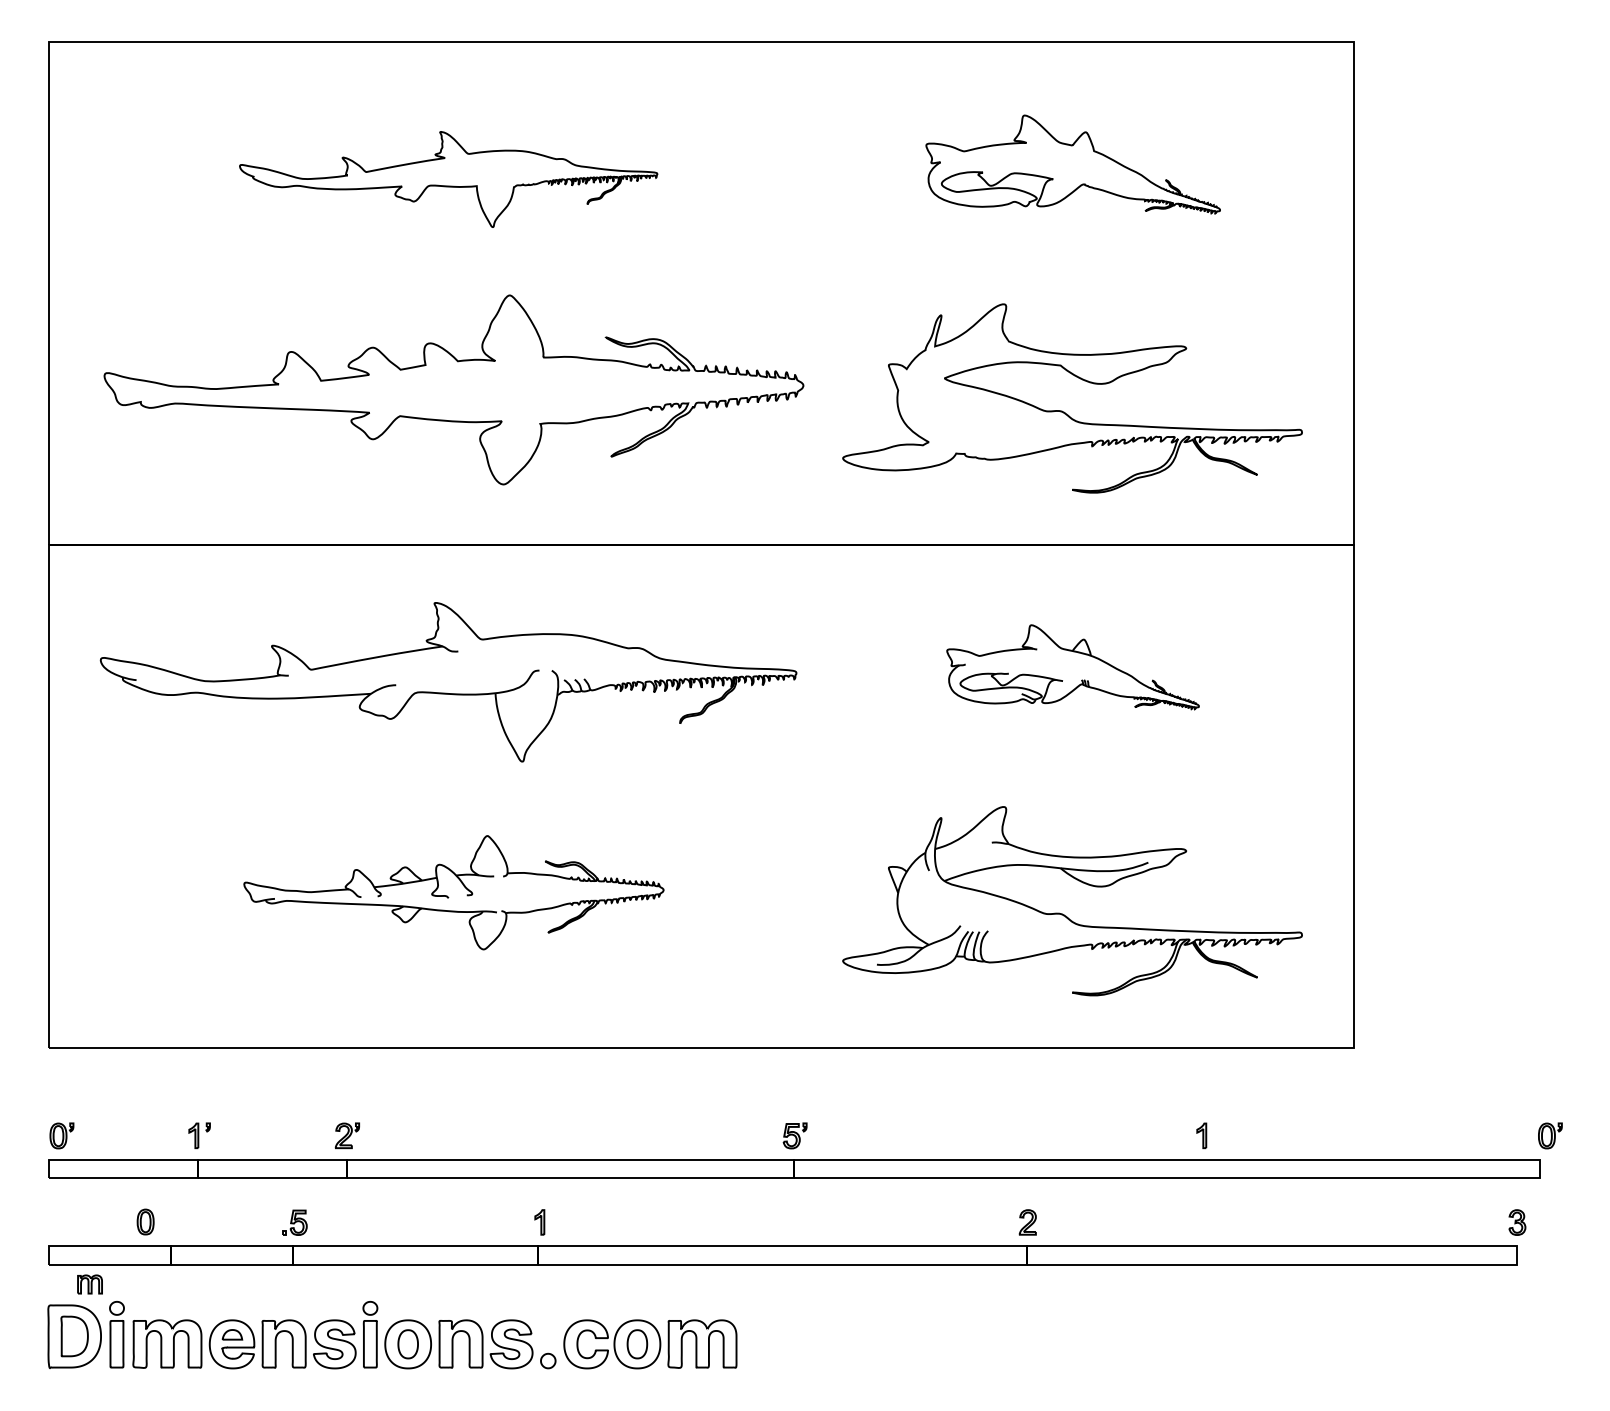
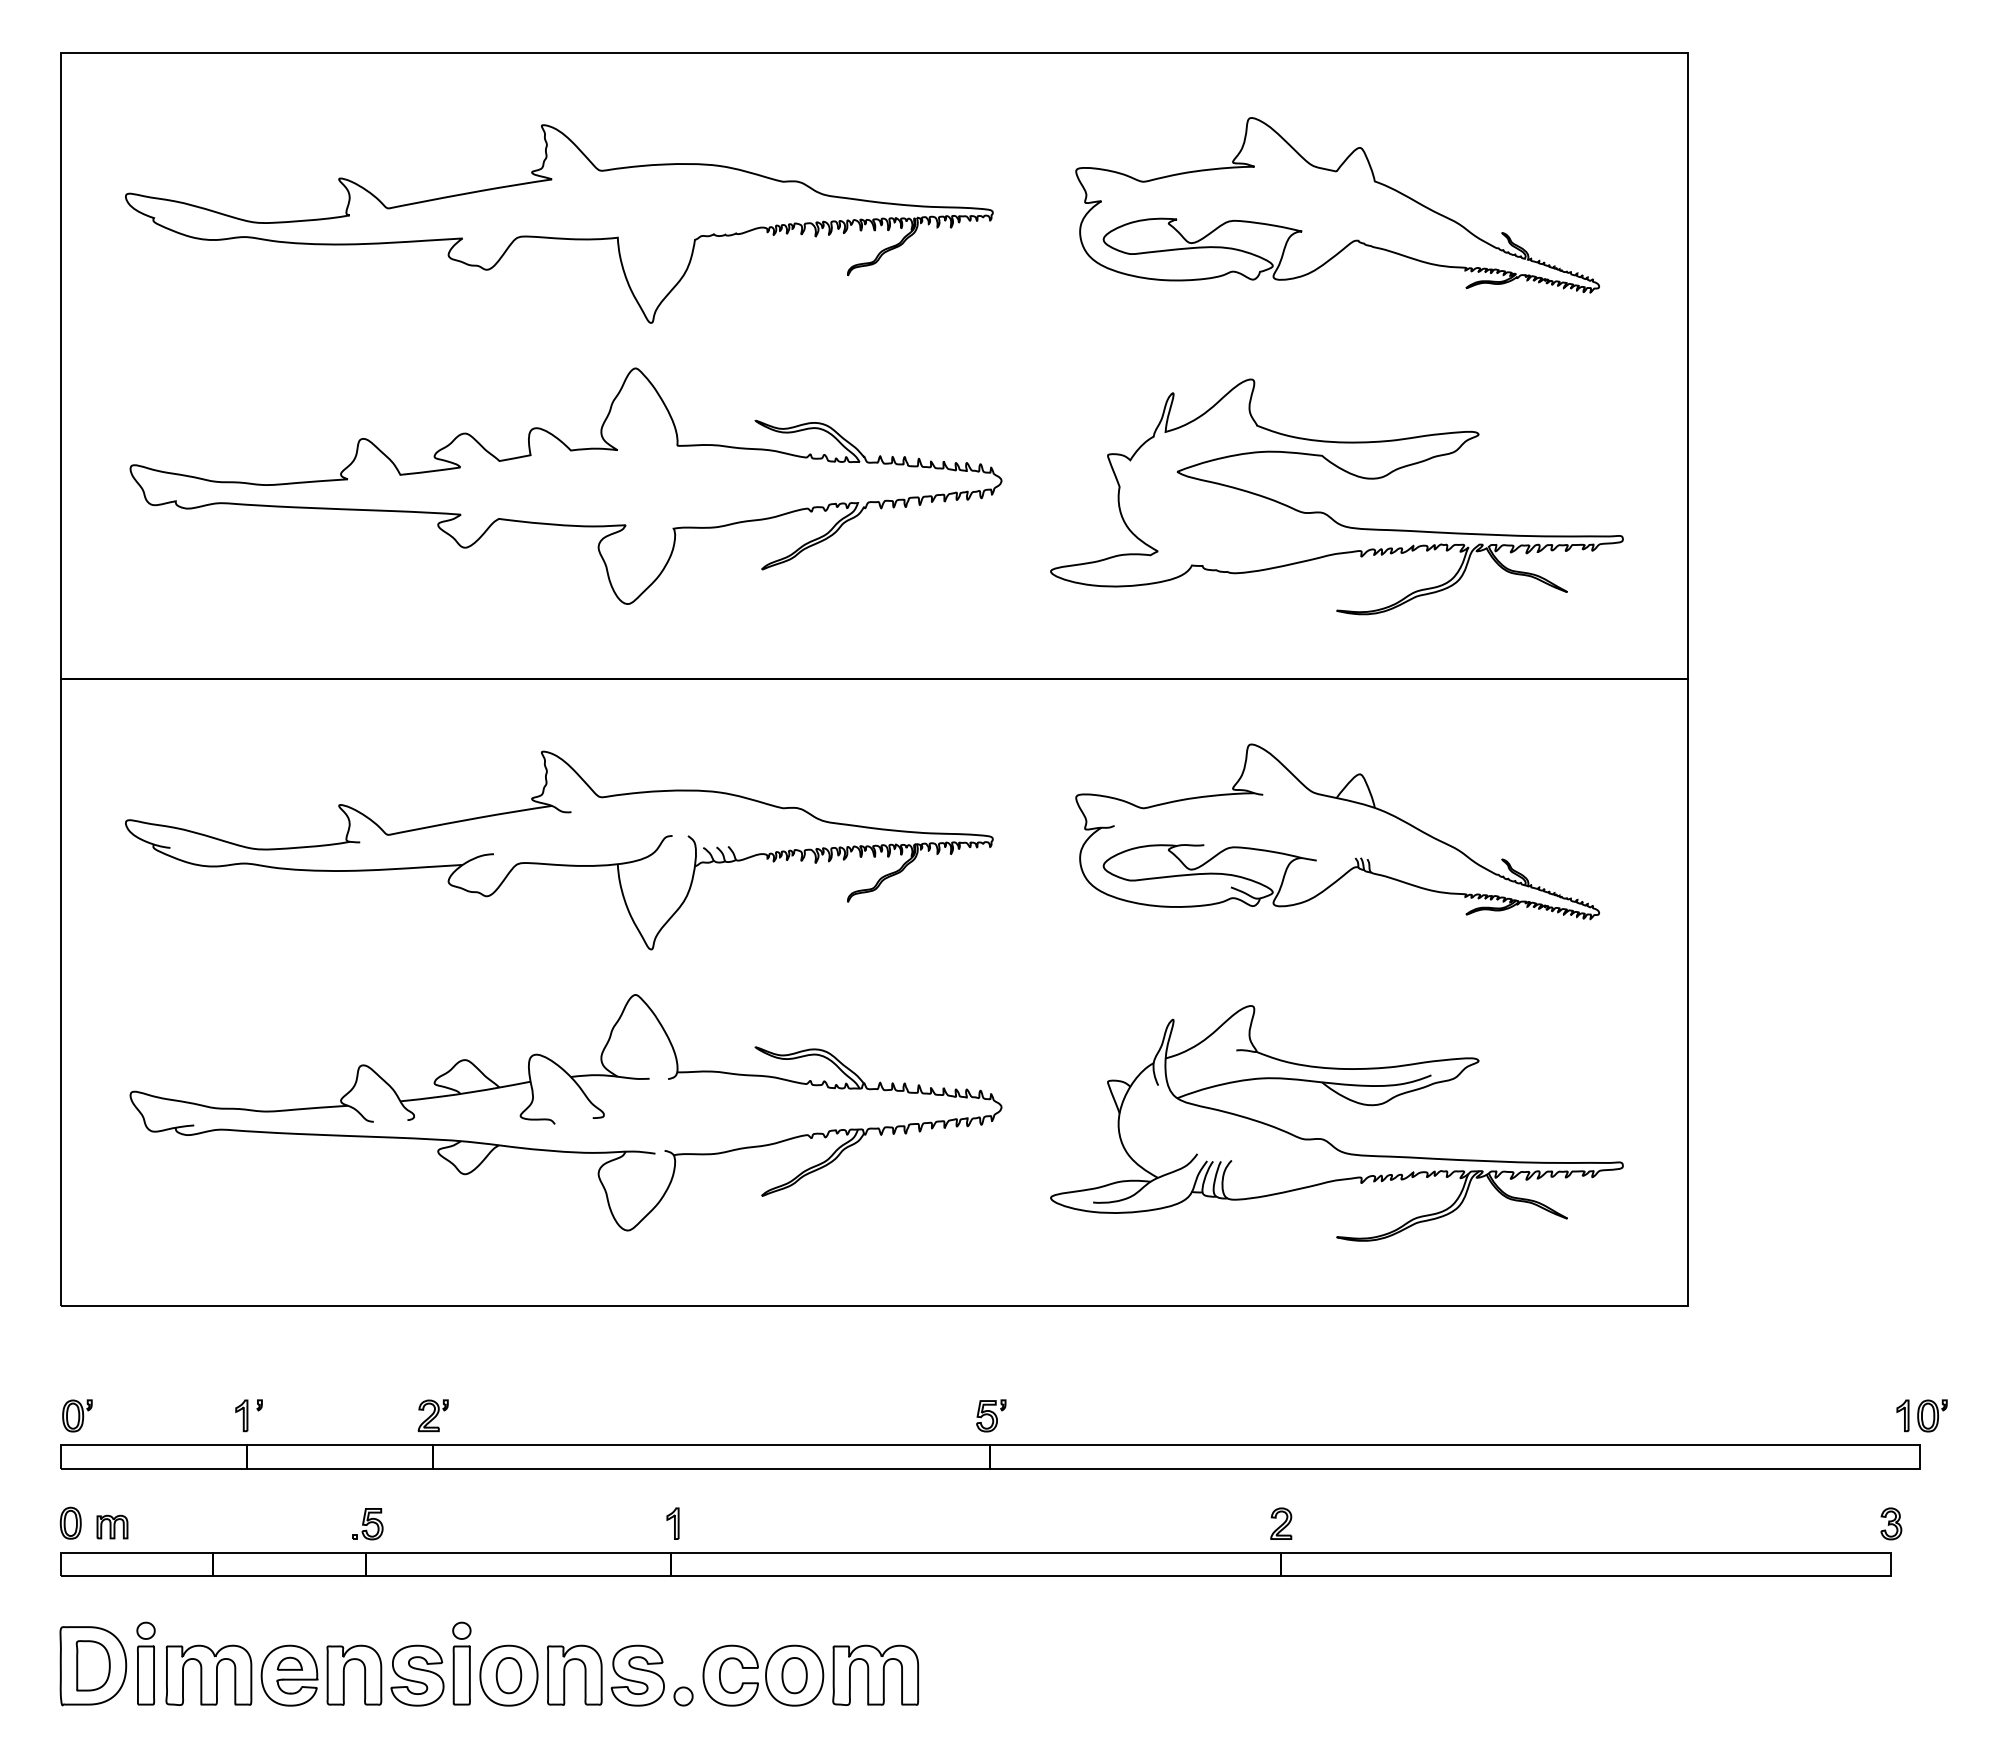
part: (1073, 164) -> (1337, 205), size x1.43
part: (448, 179) -> (559, 223), size x1.67
part: (1073, 666) -> (1337, 831), size x1.67
part: (453, 892) -> (565, 1112), size x1.67
part: (1201, 1135) -> (1902, 1415), moved
part: (145, 1221) -> (70, 1522), moved
part: (90, 1284) -> (112, 1526), moved

